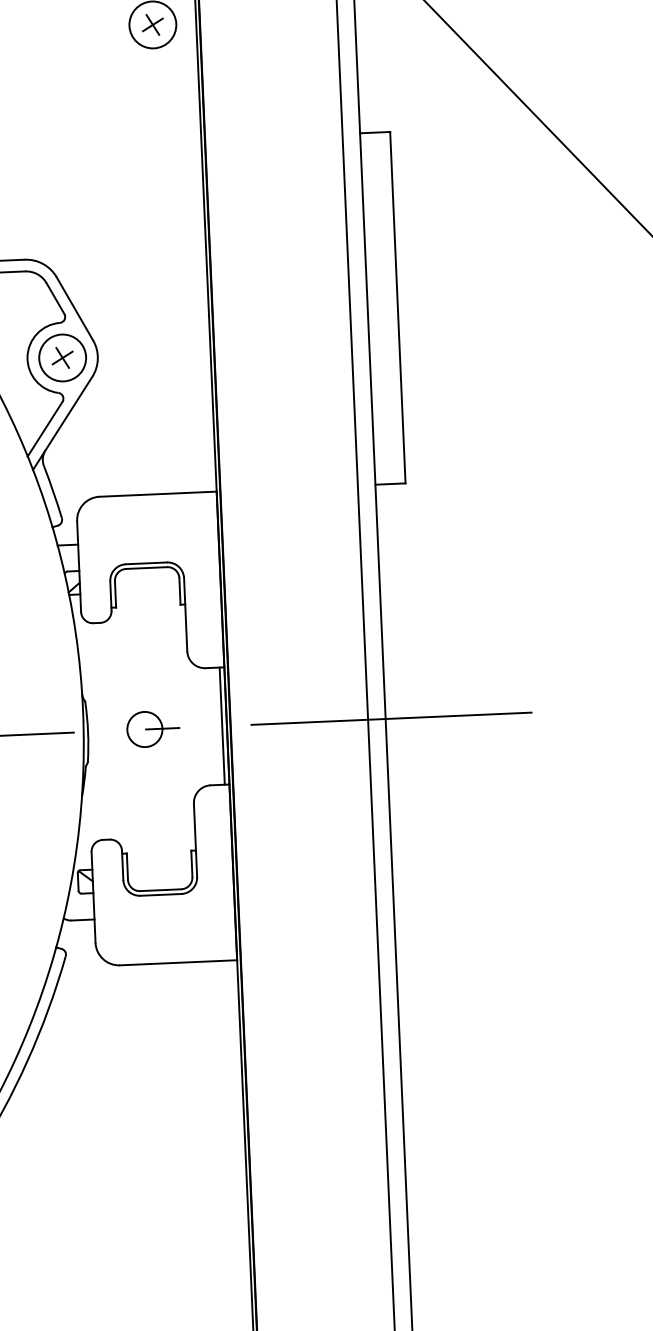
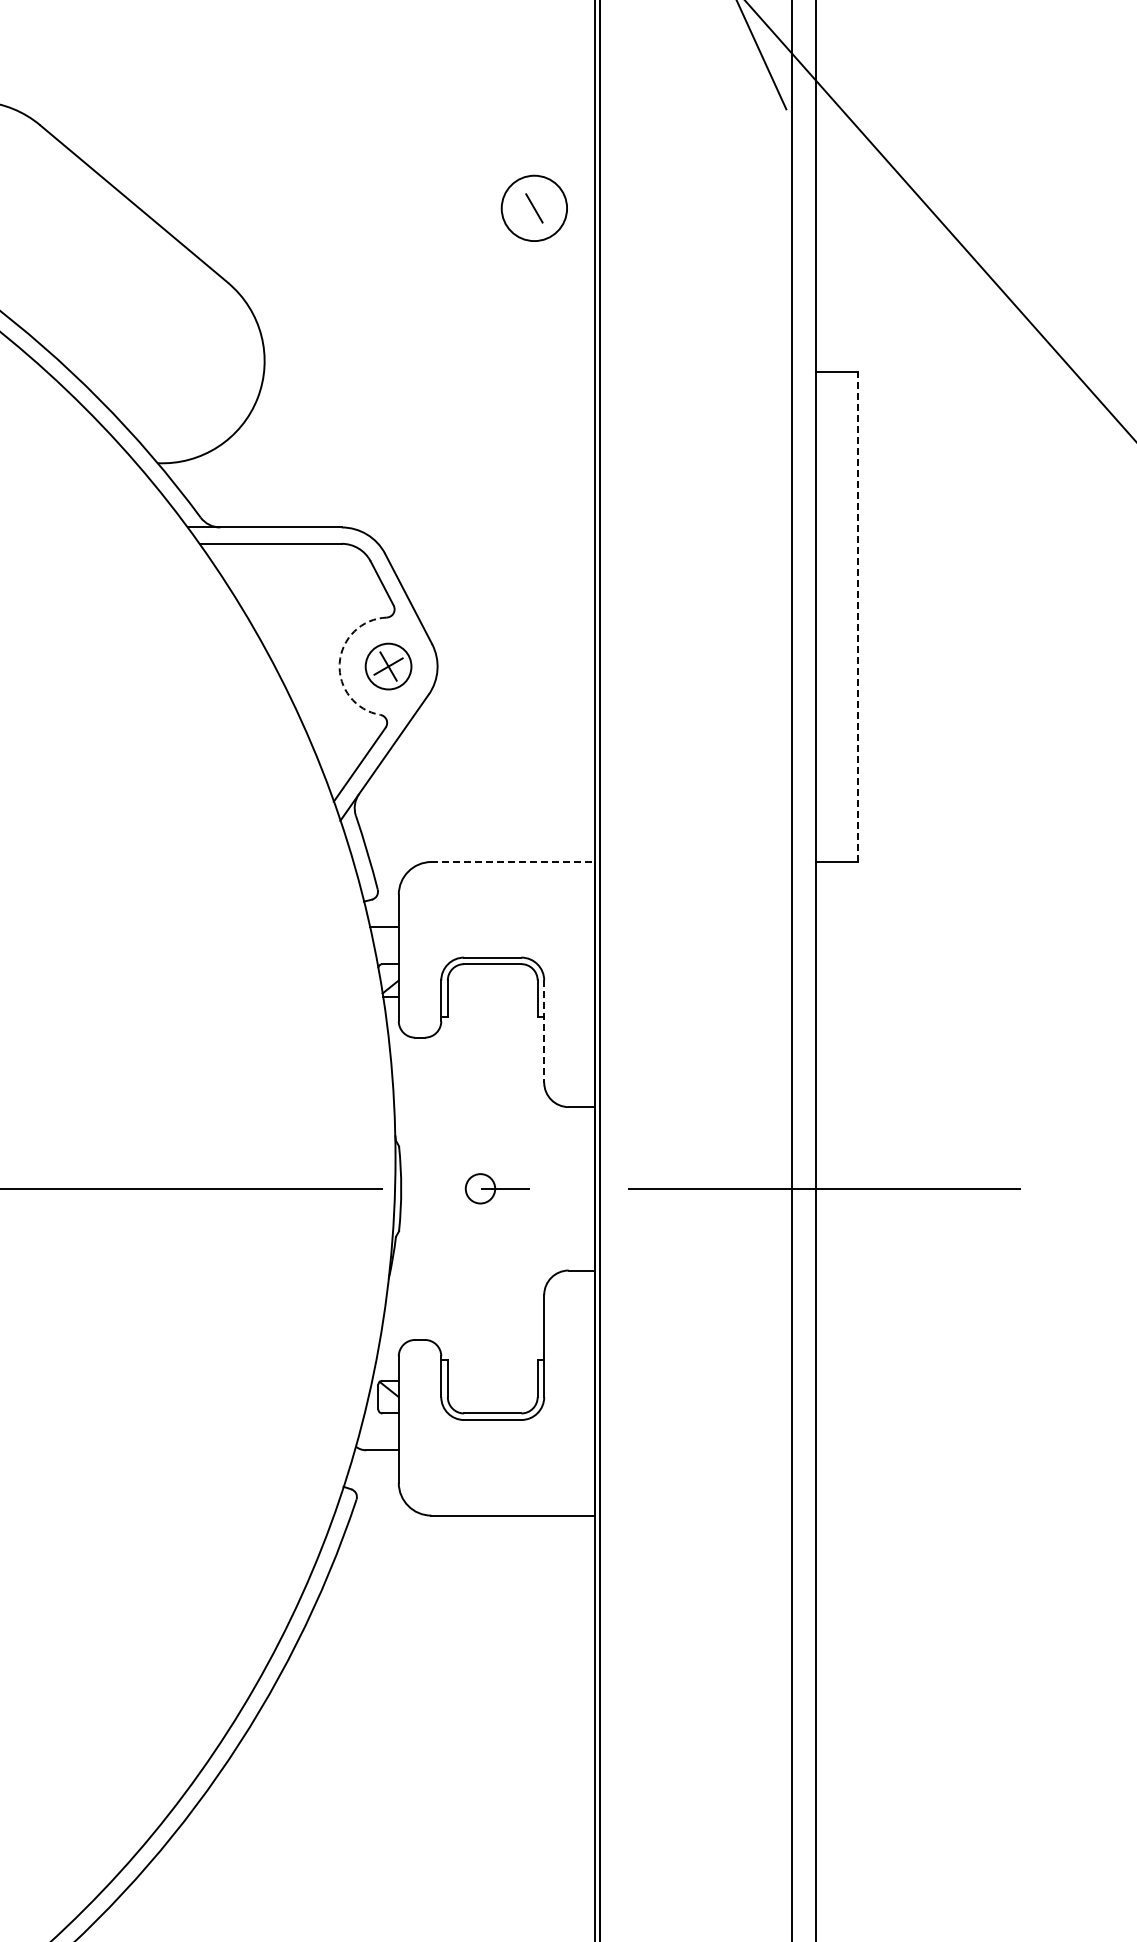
line: (152, 25) -> (534, 208), removed
line: (398, 307) -> (858, 616), solid -> dashed
arc: (27, 357) -> (339, 663), solid -> dashed
circle: (62, 357) -> (388, 666), size x0.7
line: (158, 494) -> (513, 862), solid -> dashed
line: (185, 615) -> (544, 1032), solid -> dashed
line: (222, 725) -> (588, 1188), removed
circle: (144, 729) -> (480, 1188), size x0.6

